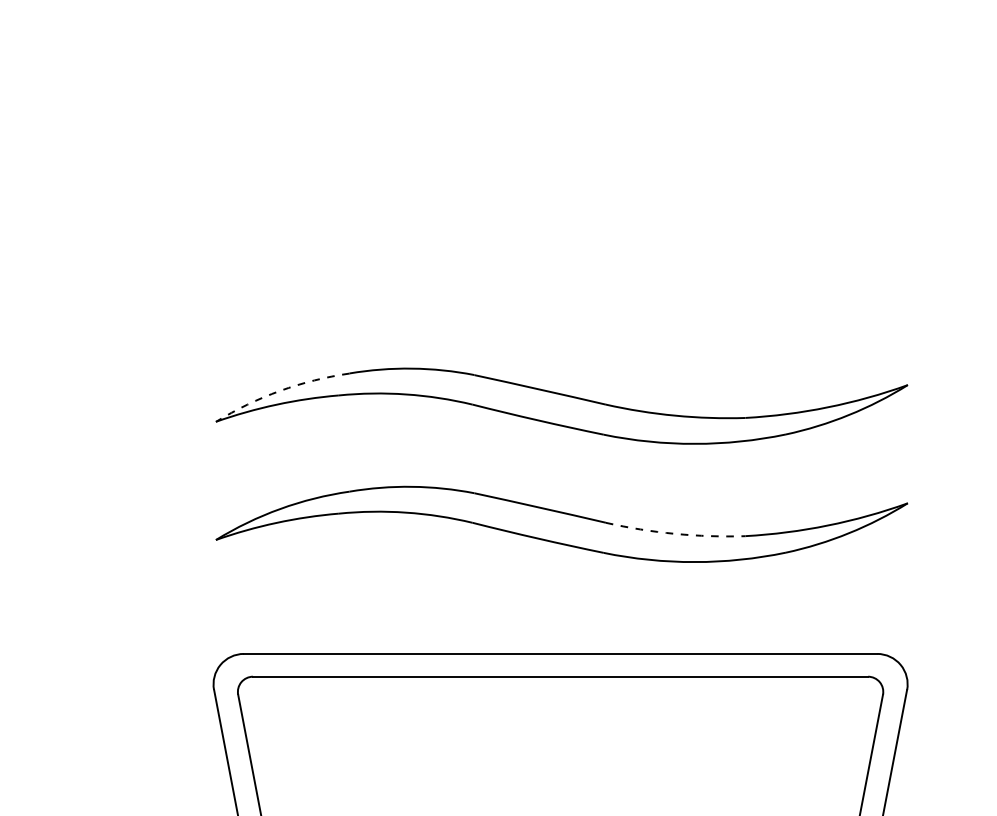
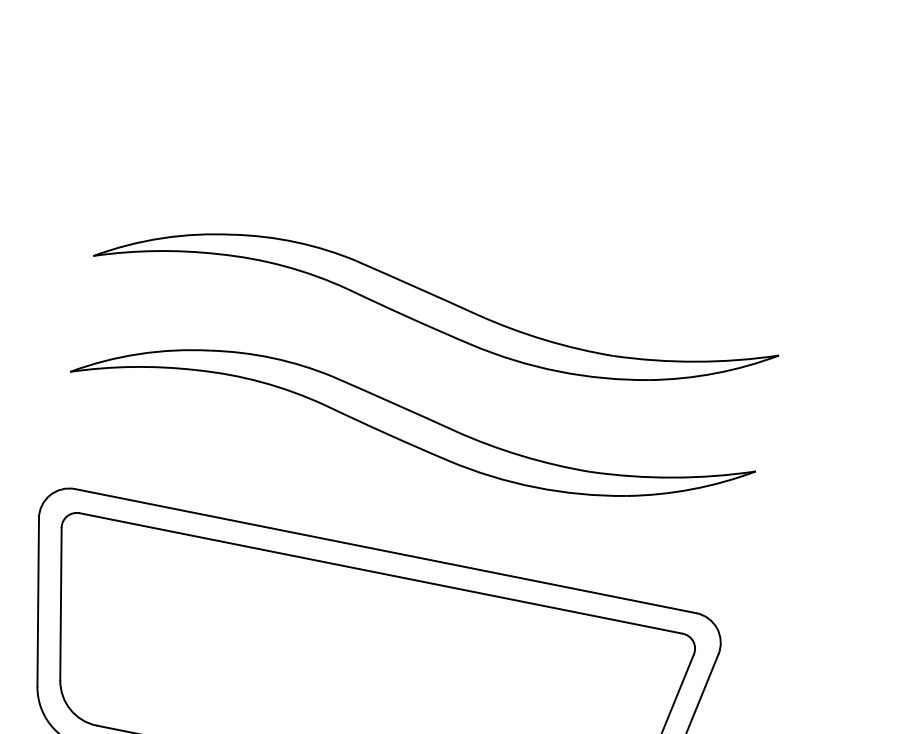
arc: (280, 390) -> (162, 237), dashed -> solid
arc: (675, 533) -> (522, 455), dashed -> solid

